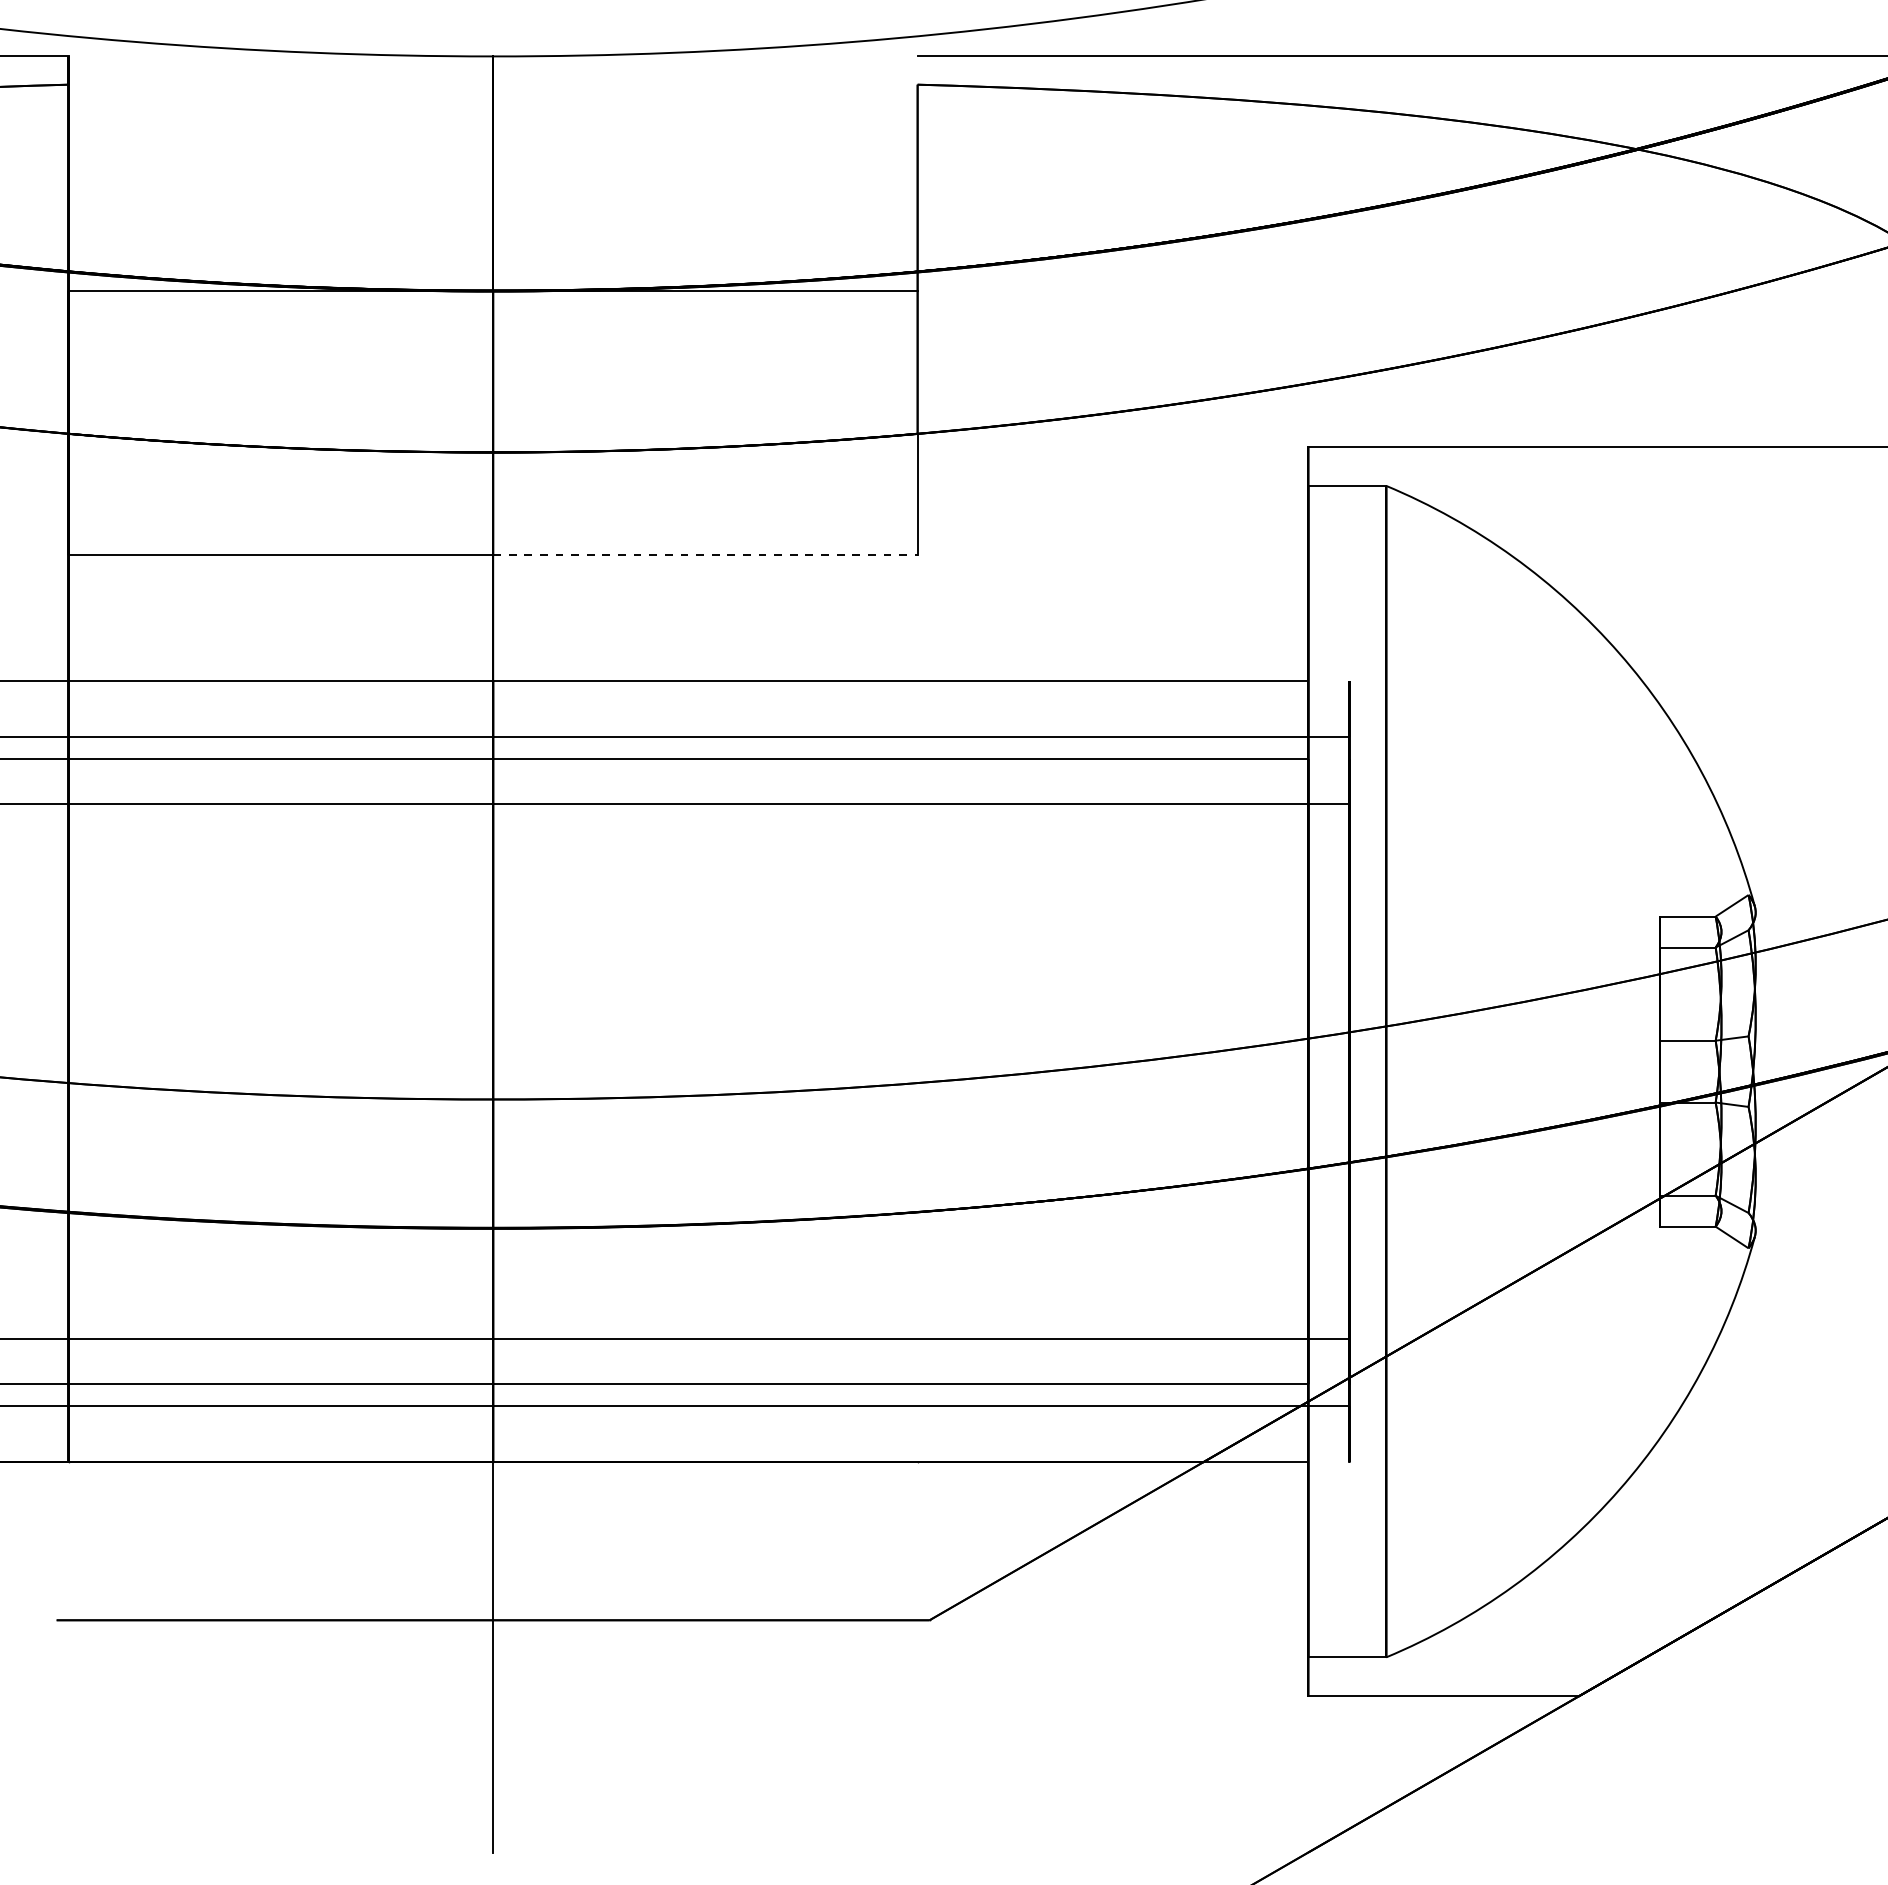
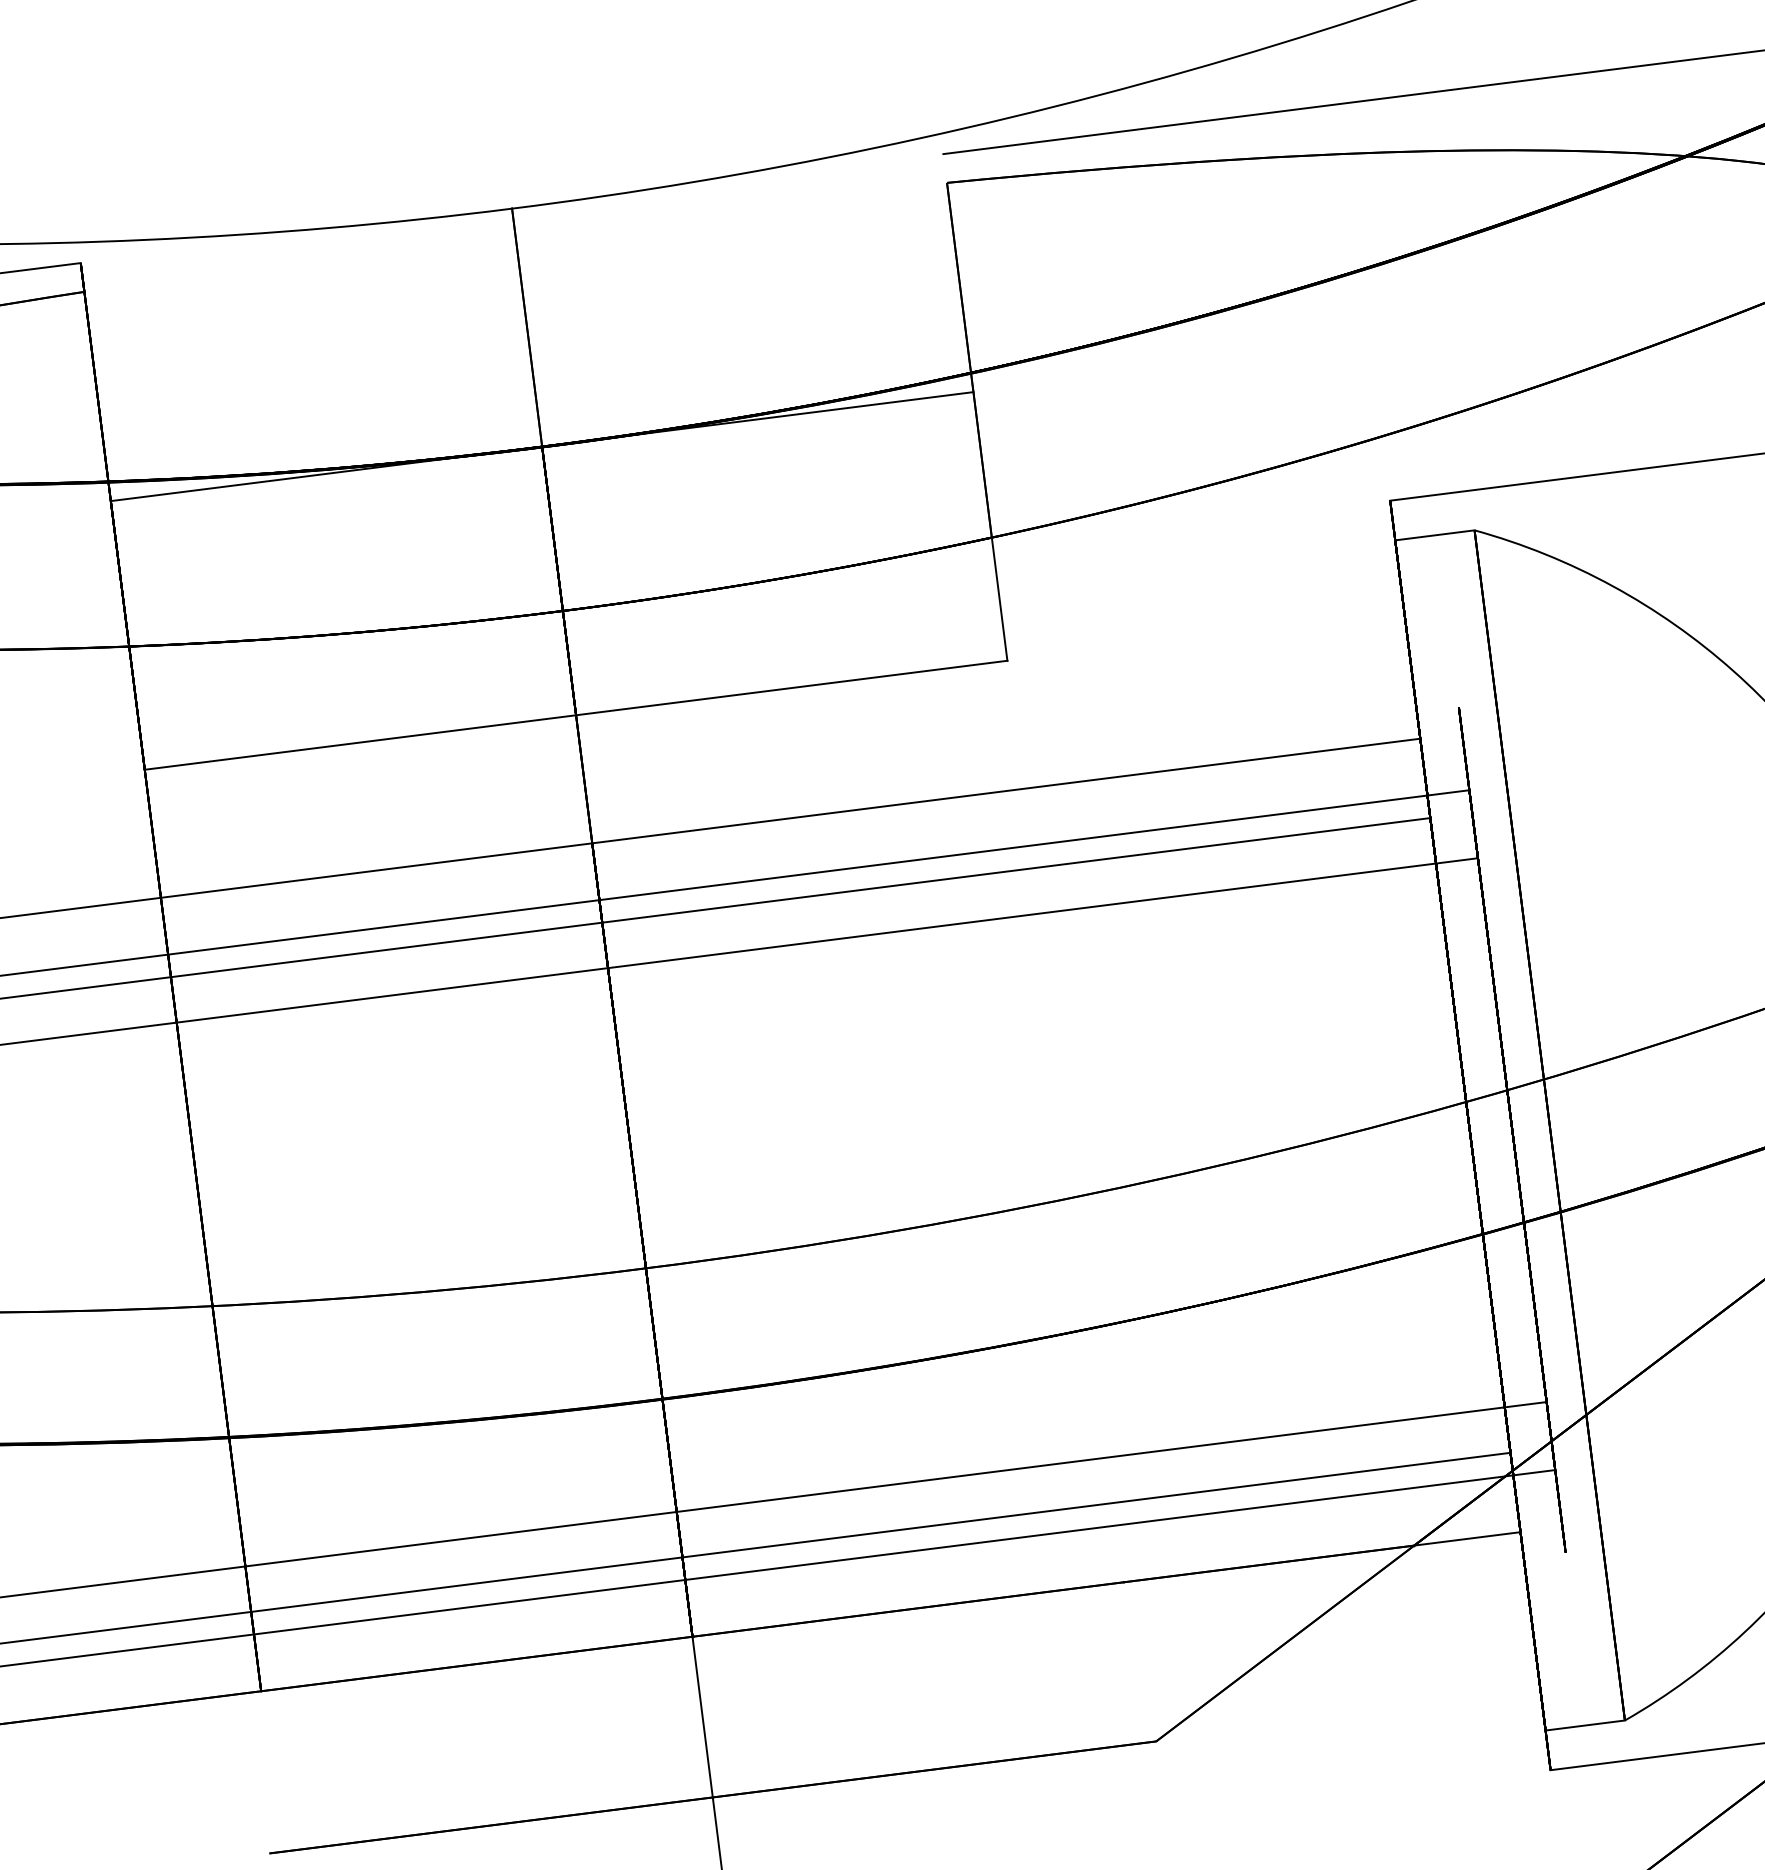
line: (705, 555) -> (791, 688), dashed -> solid

